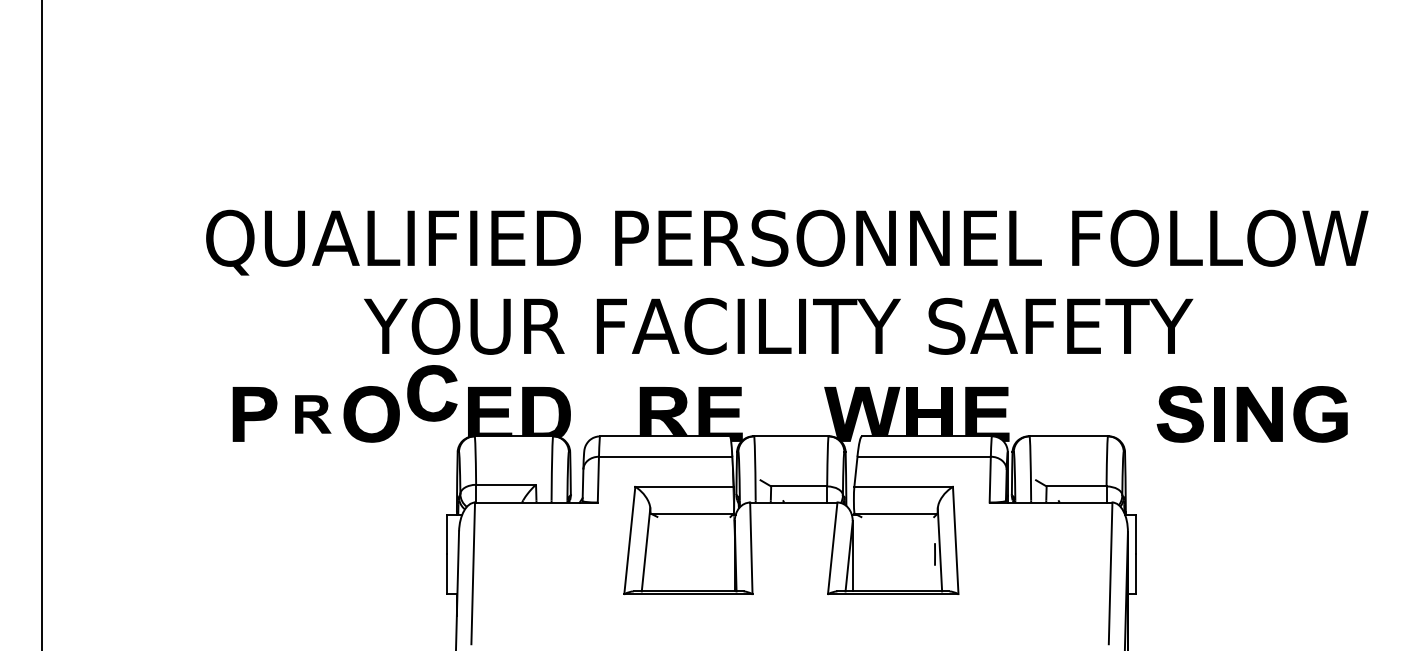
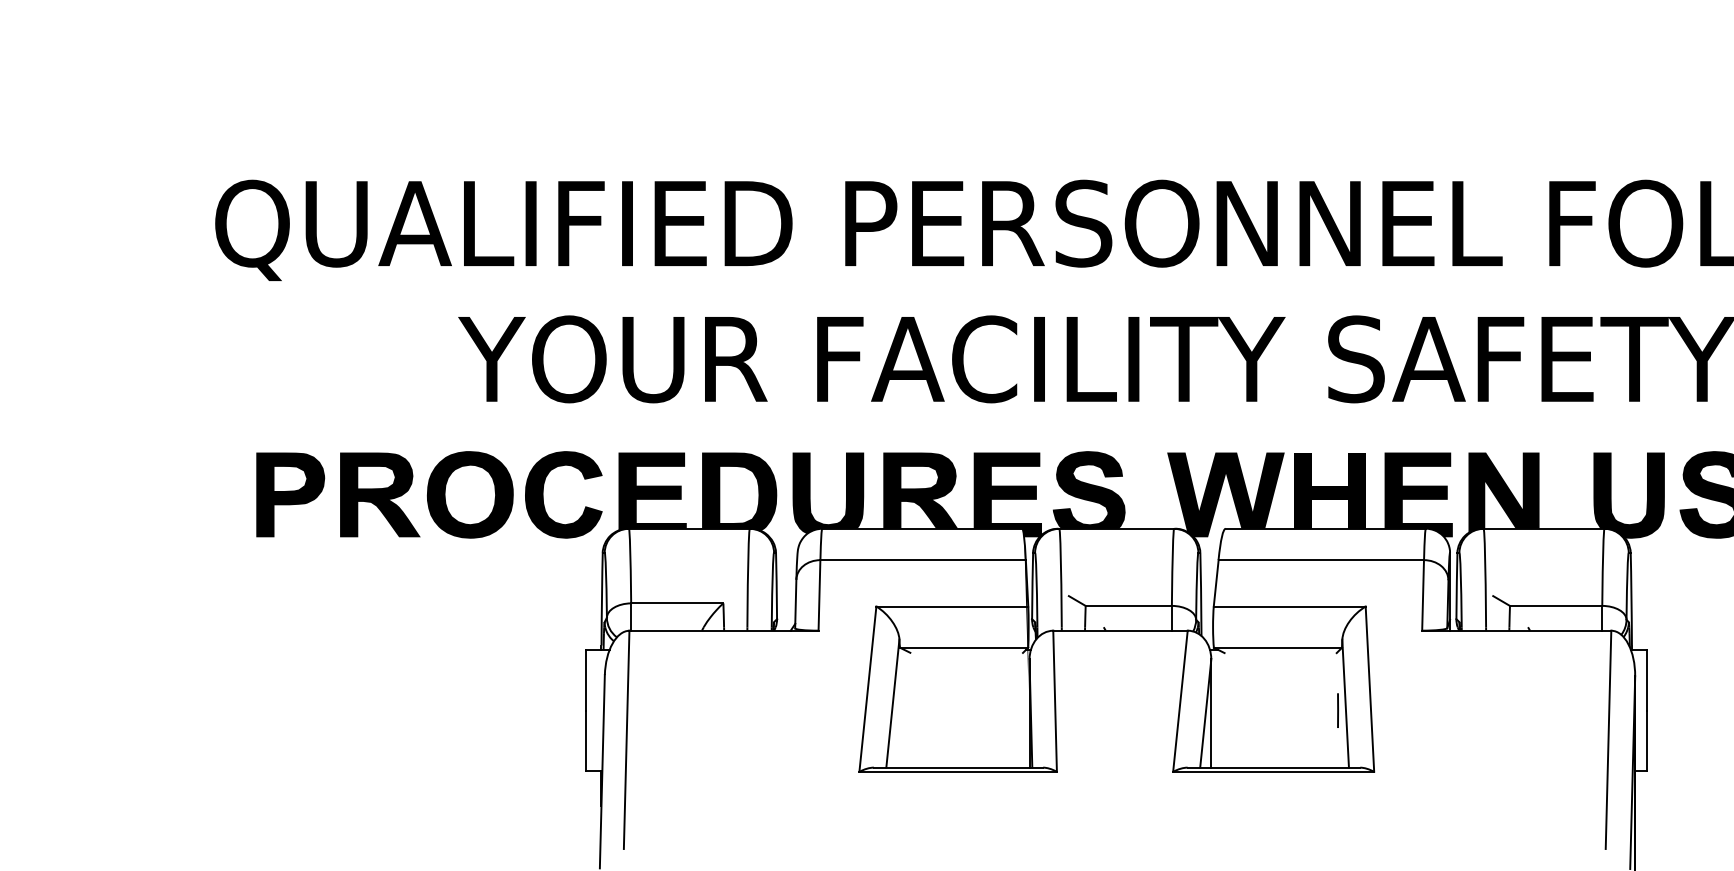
part: (419, 393) -> (543, 495), moved
fill: (773, 410) -> (1089, 488), added
fill: (603, 412) -> (827, 491), added
fill: (1042, 412) -> (1503, 491), added
part: (313, 414) -> (380, 495), size x1.43
fill: (1123, 414) -> (1628, 495), added

